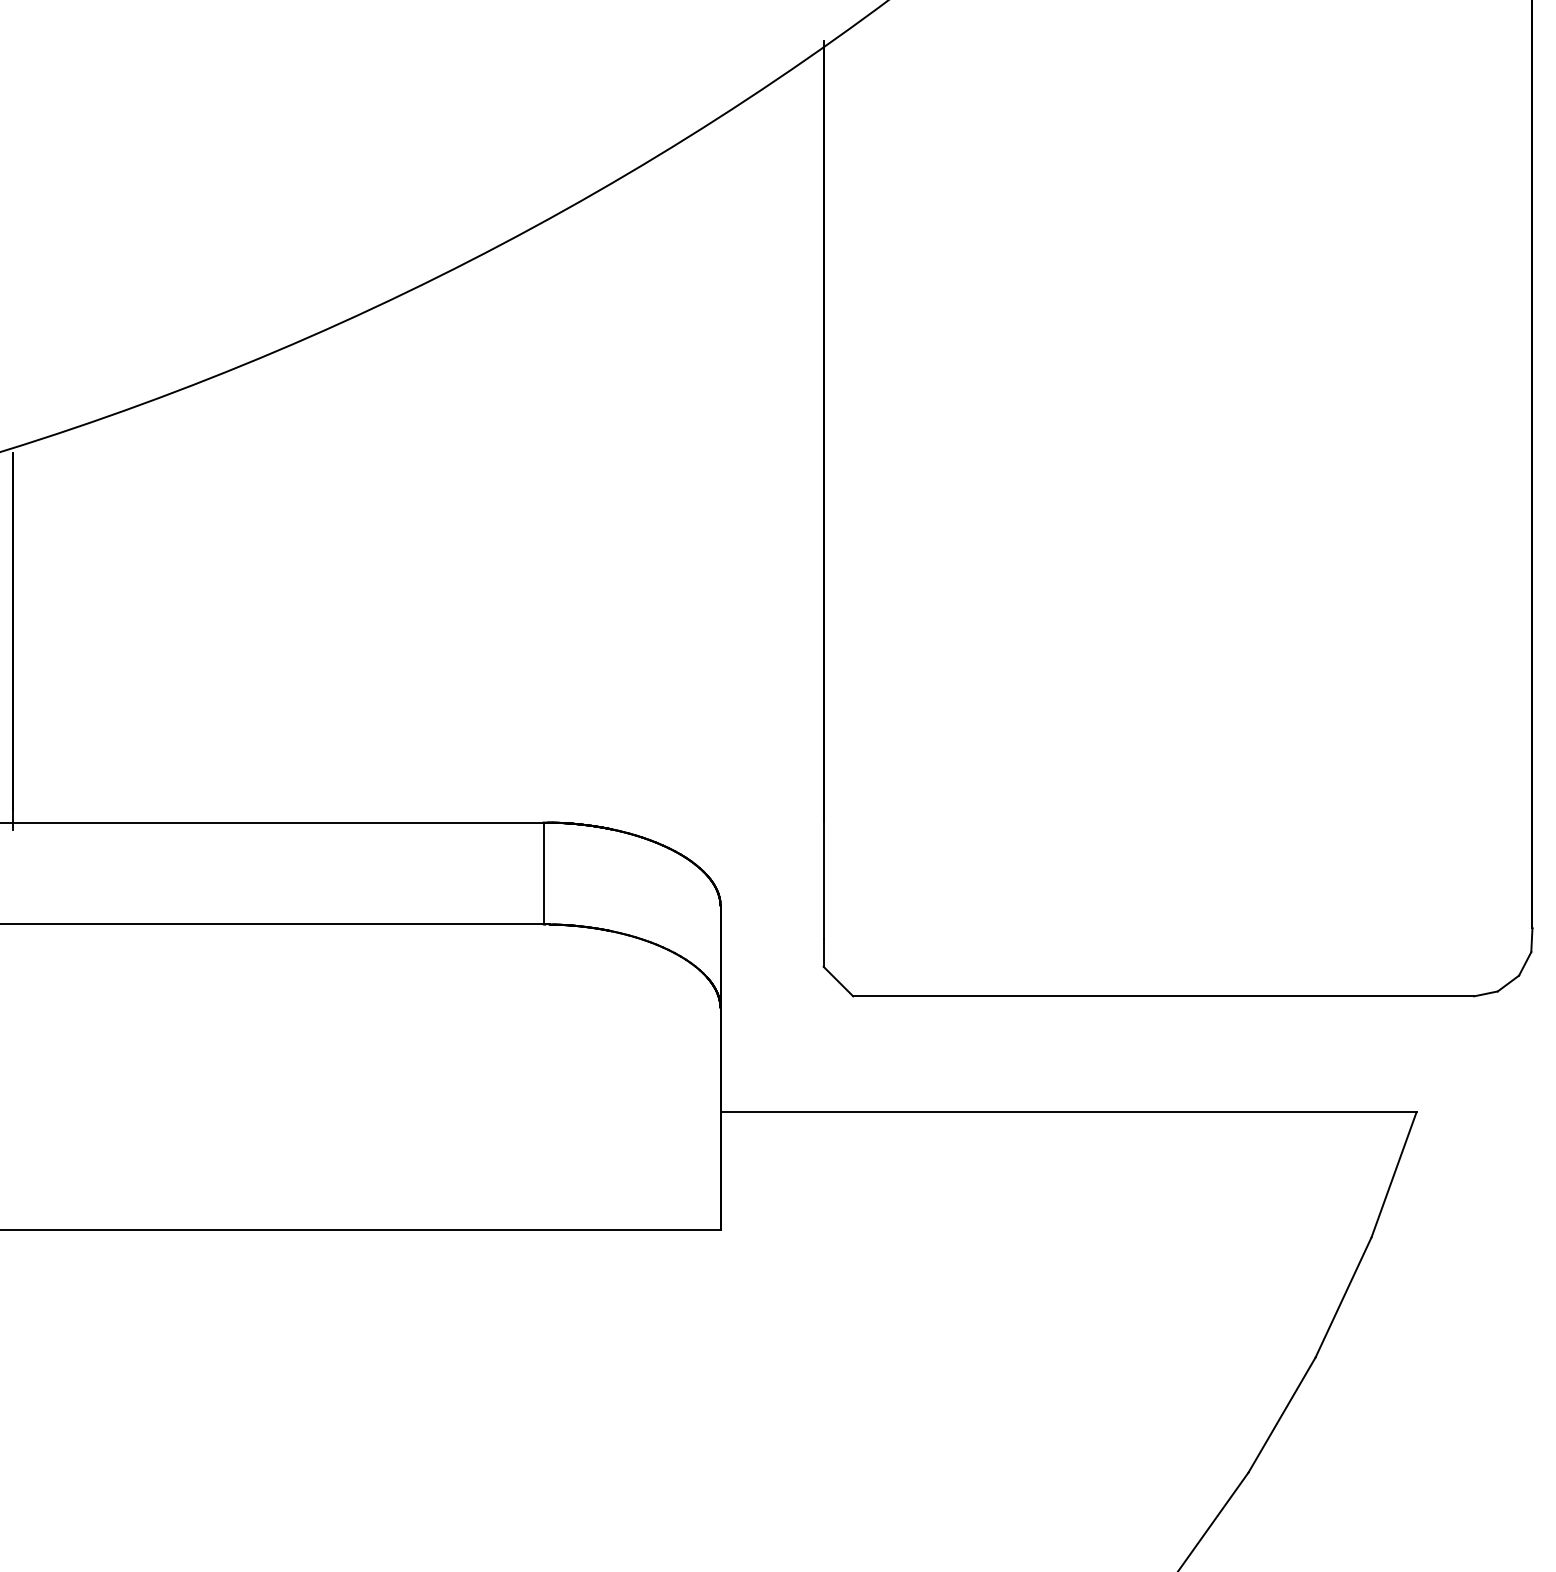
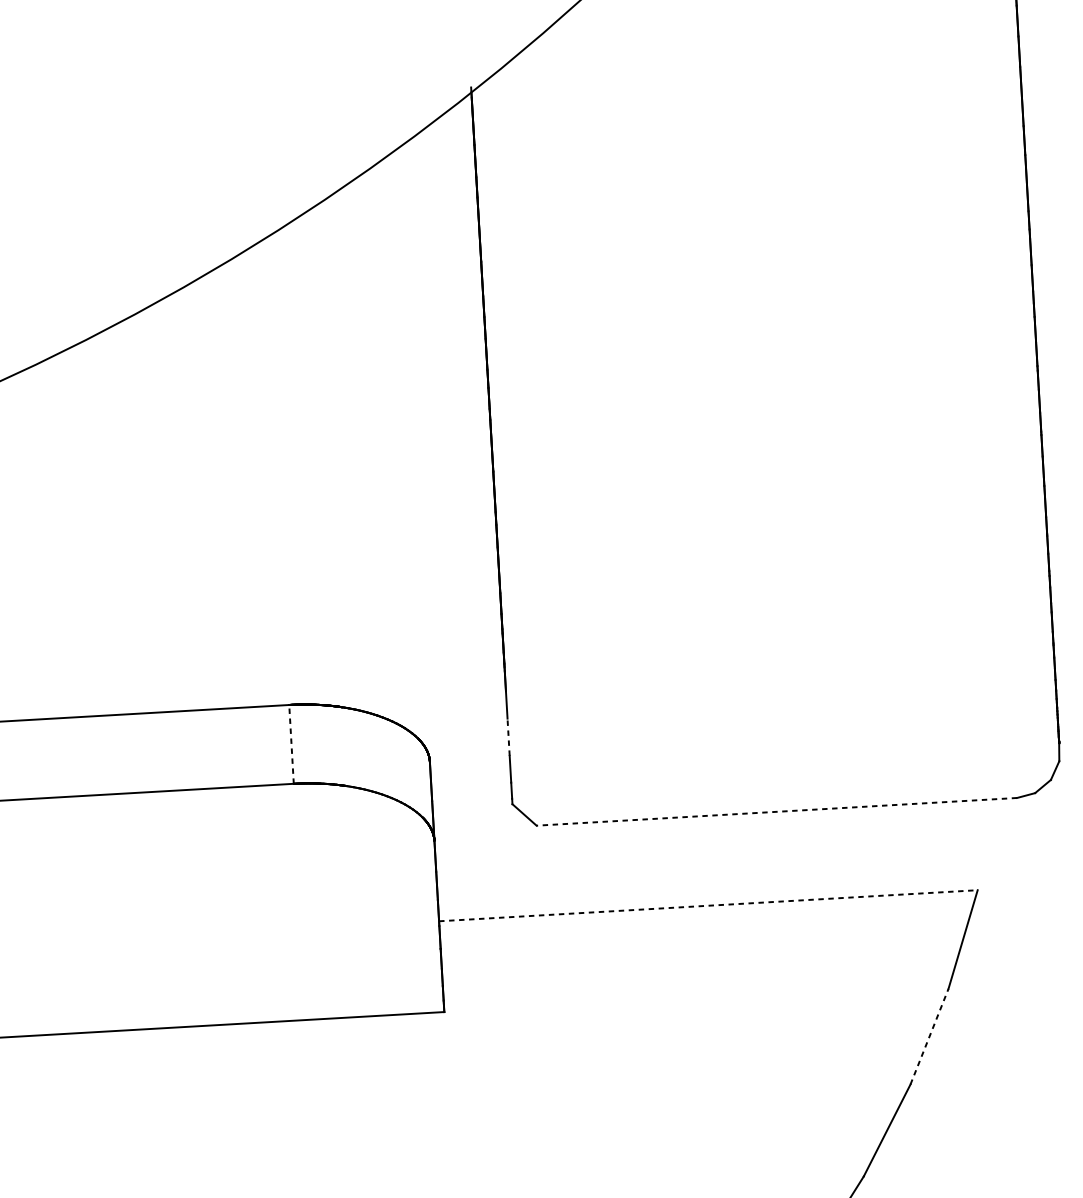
line: (543, 873) -> (291, 744), solid -> dashed
line: (823, 879) -> (508, 736), solid -> dashed
line: (1163, 996) -> (776, 811), solid -> dashed
line: (1069, 1112) -> (709, 905), solid -> dashed
line: (1343, 1296) -> (929, 1036), solid -> dashed

